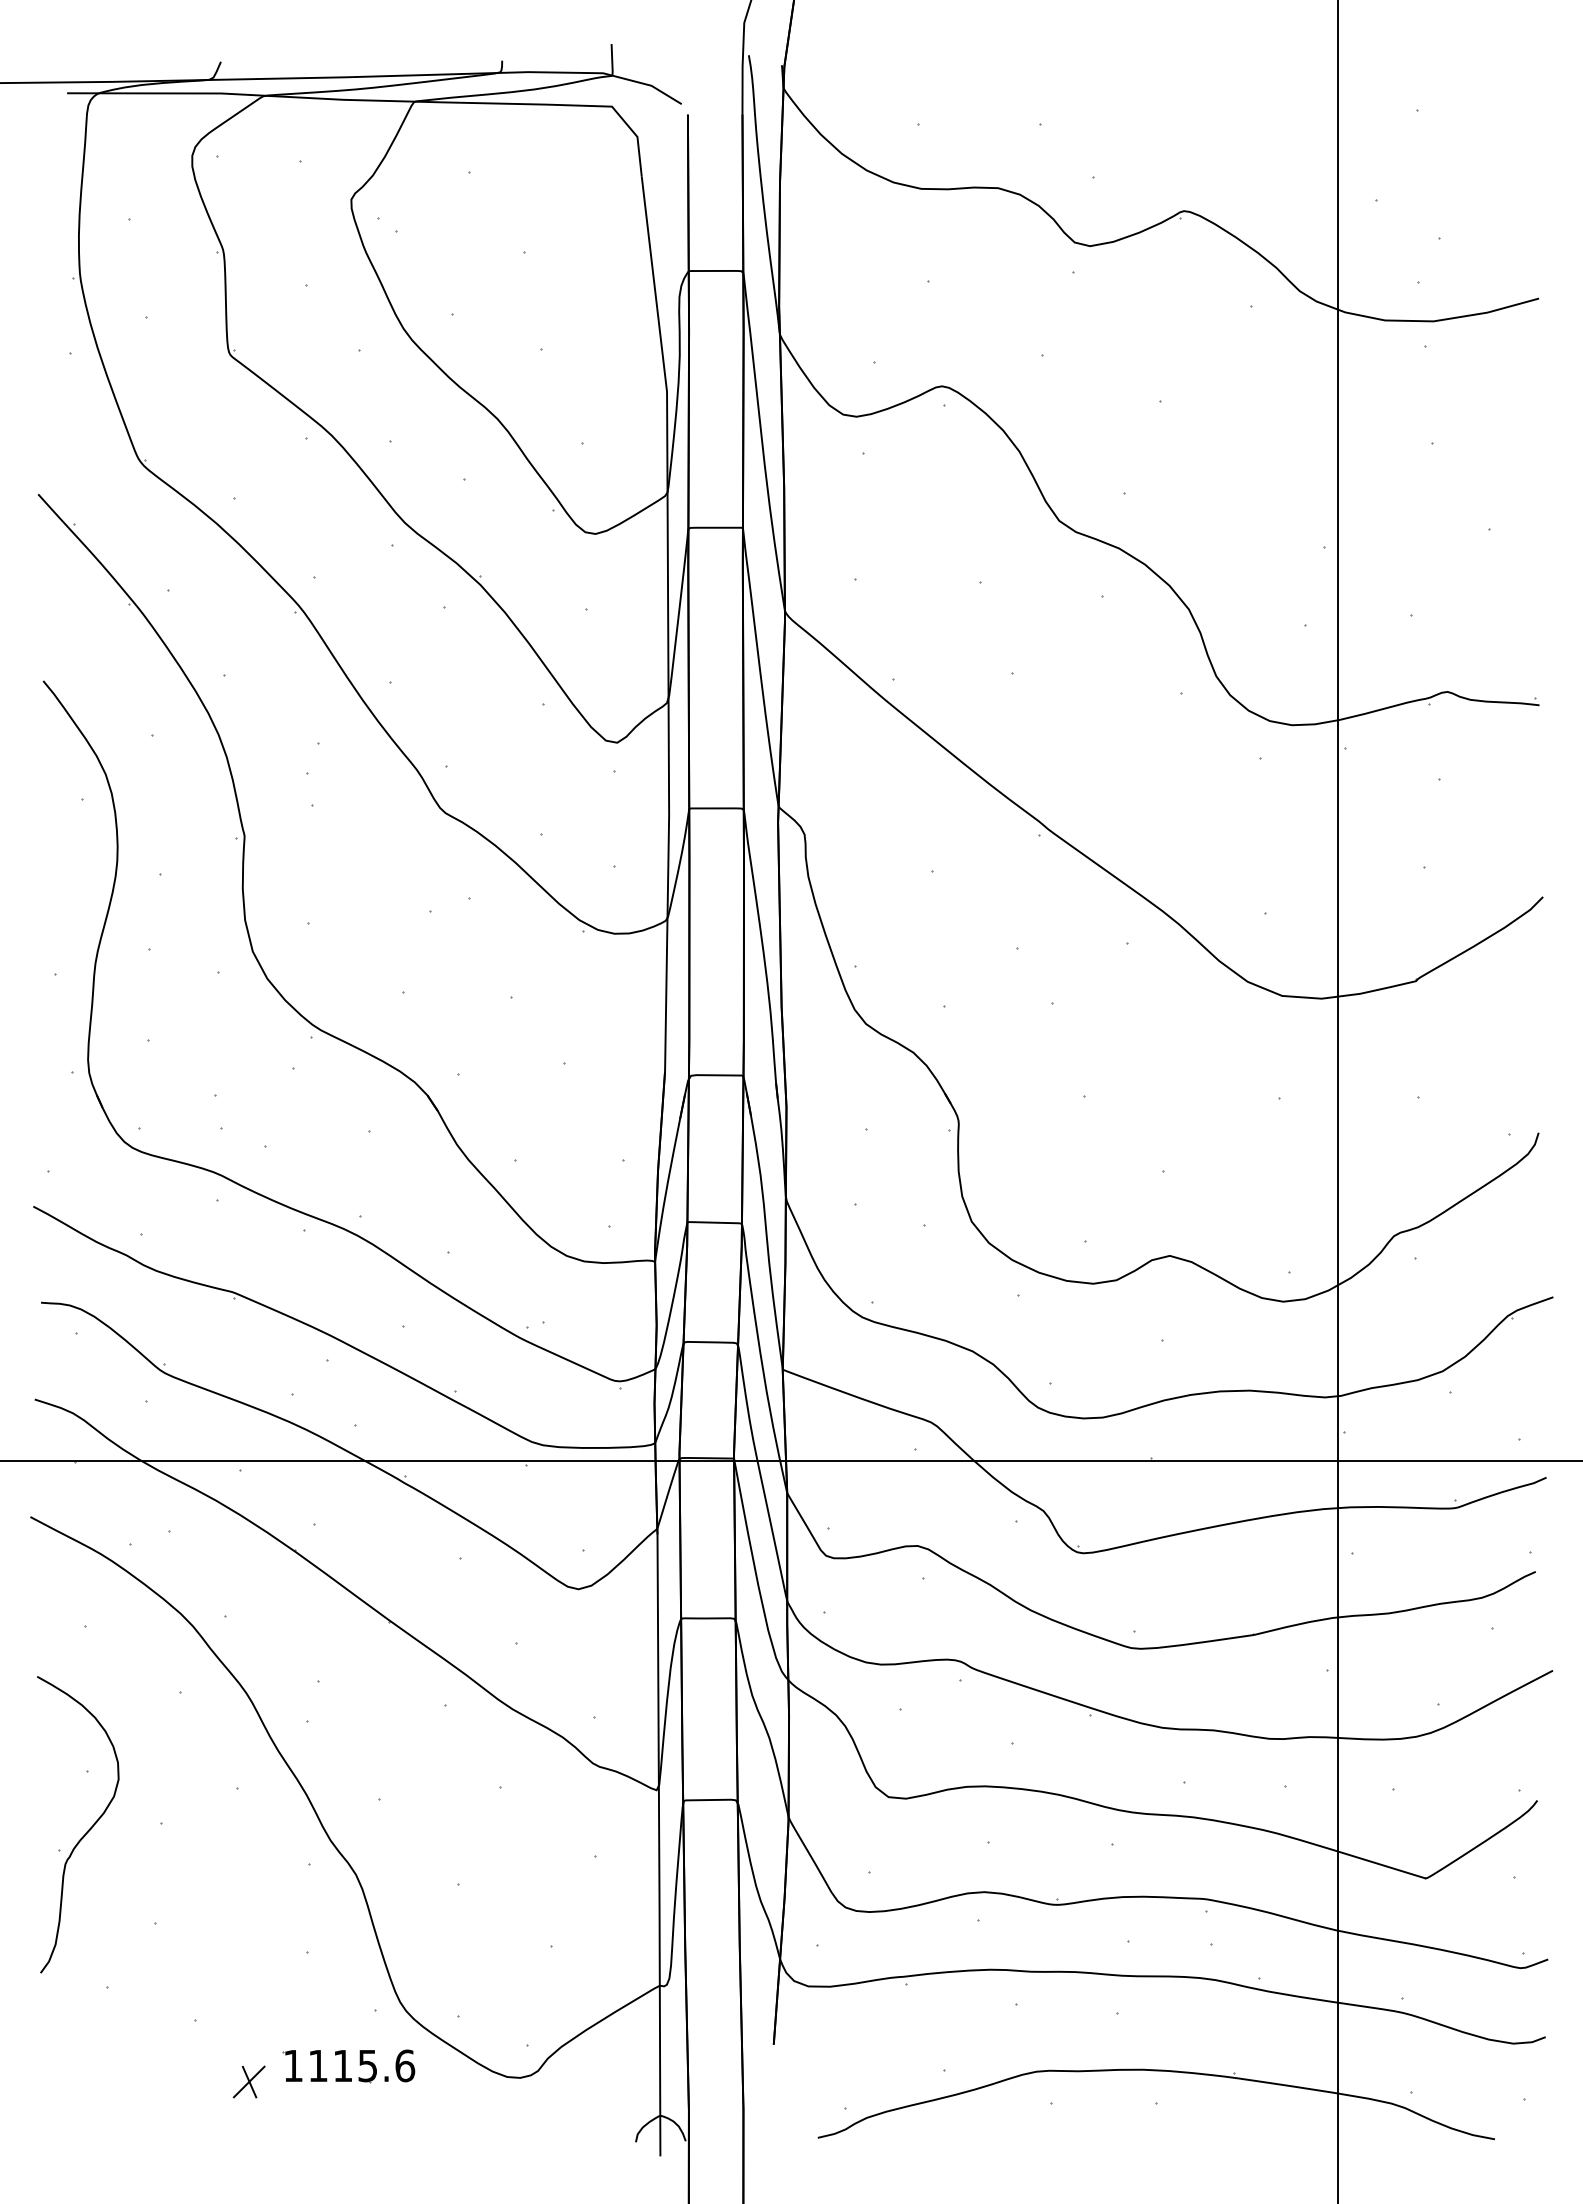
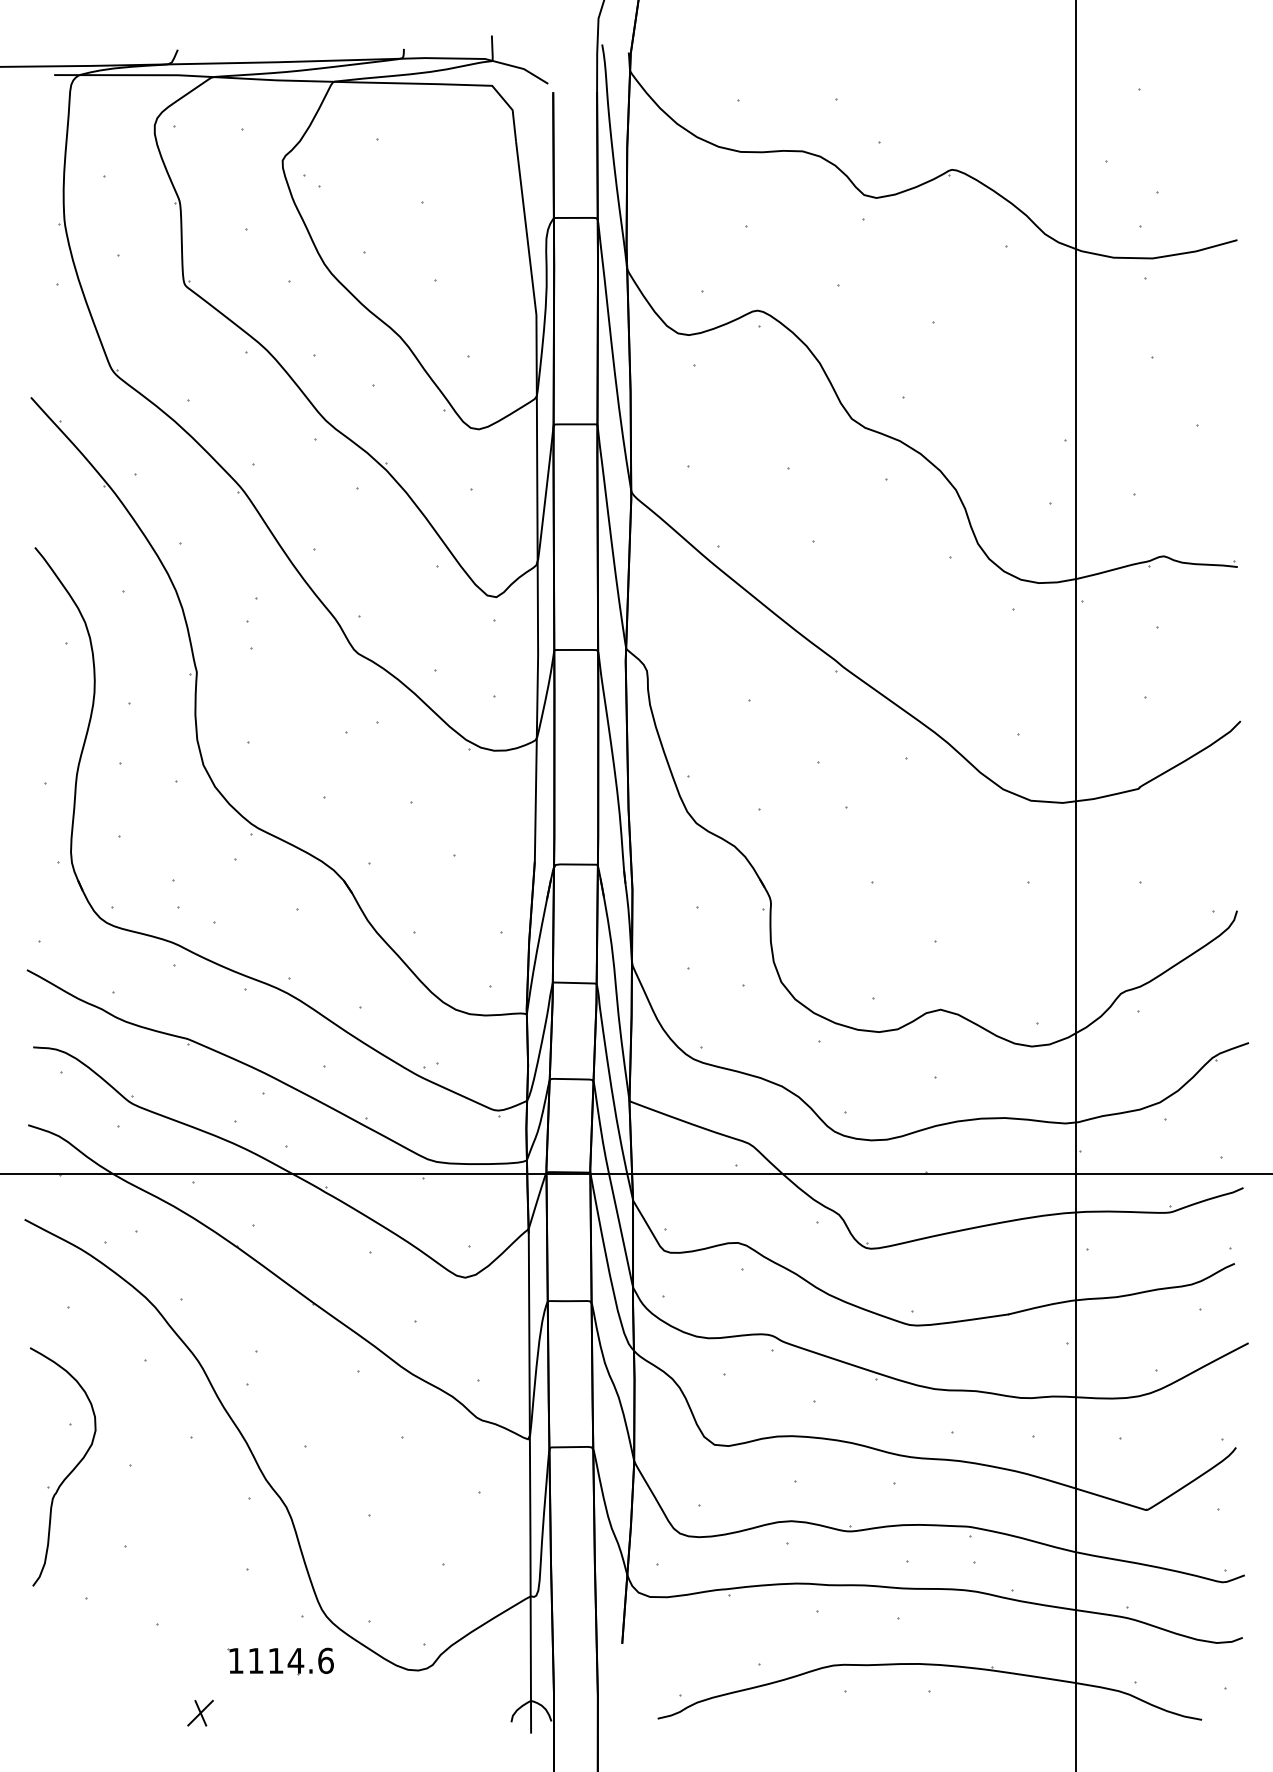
text: (367, 2066) -> (295, 1661), 1115.6 -> 1114.6
part: (248, 2081) -> (199, 1712), moved

